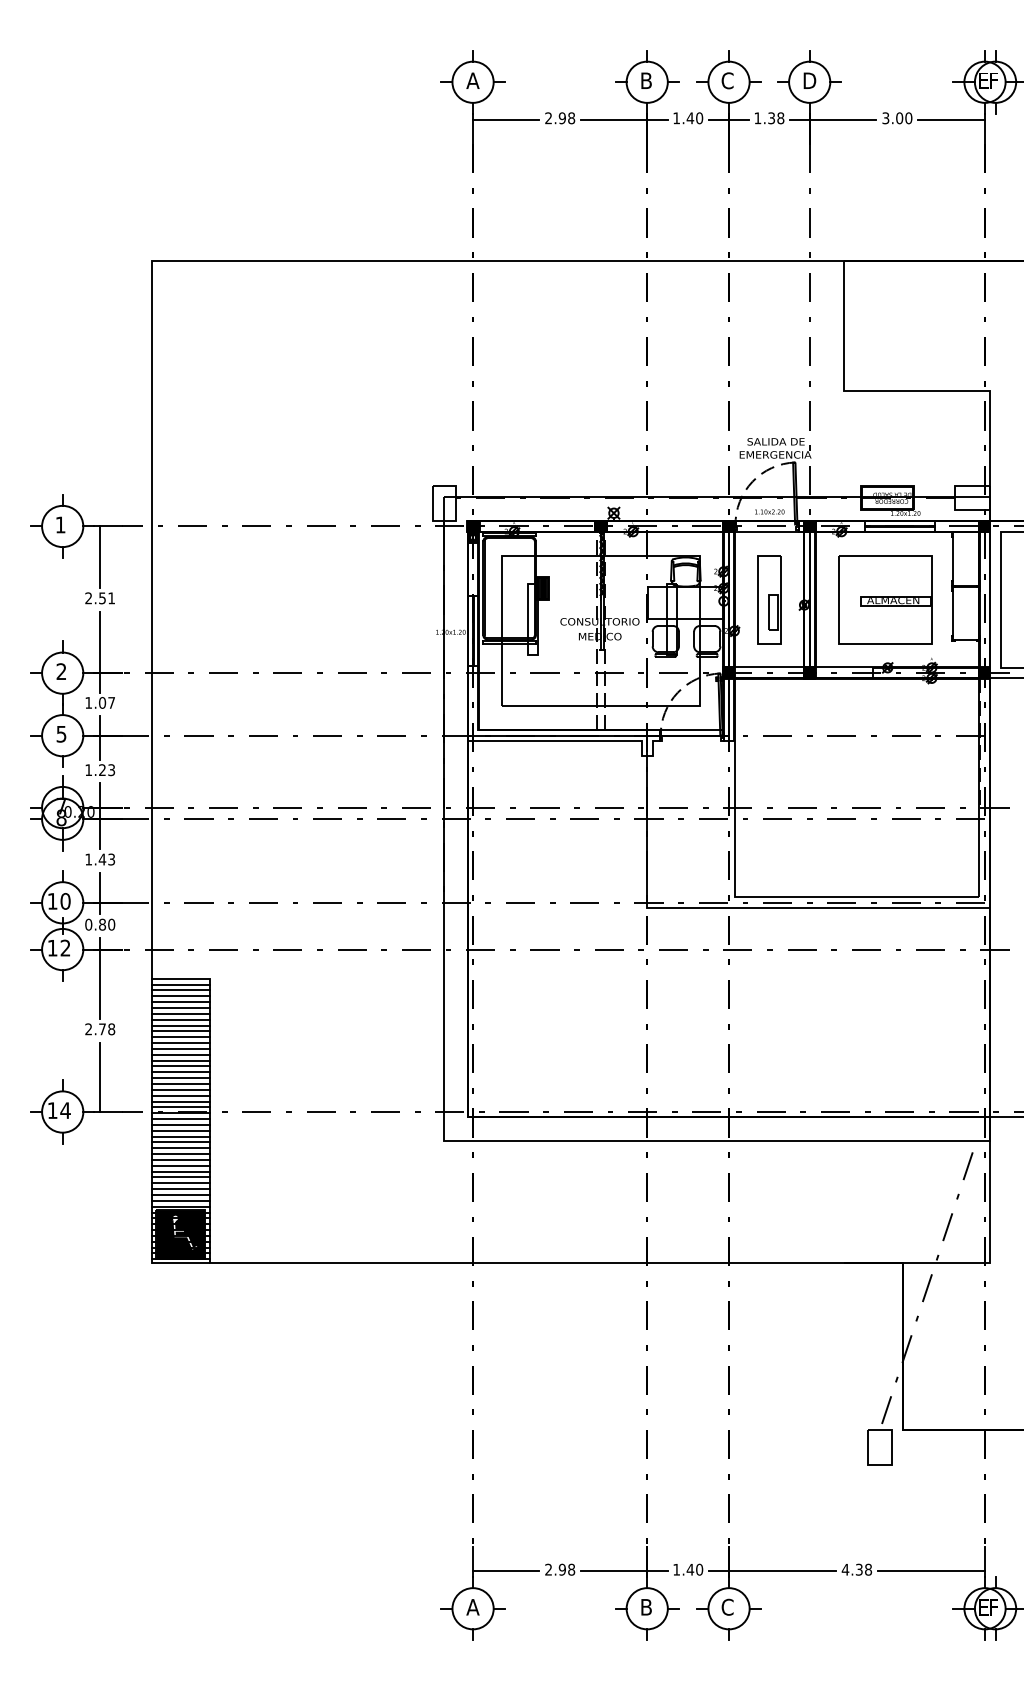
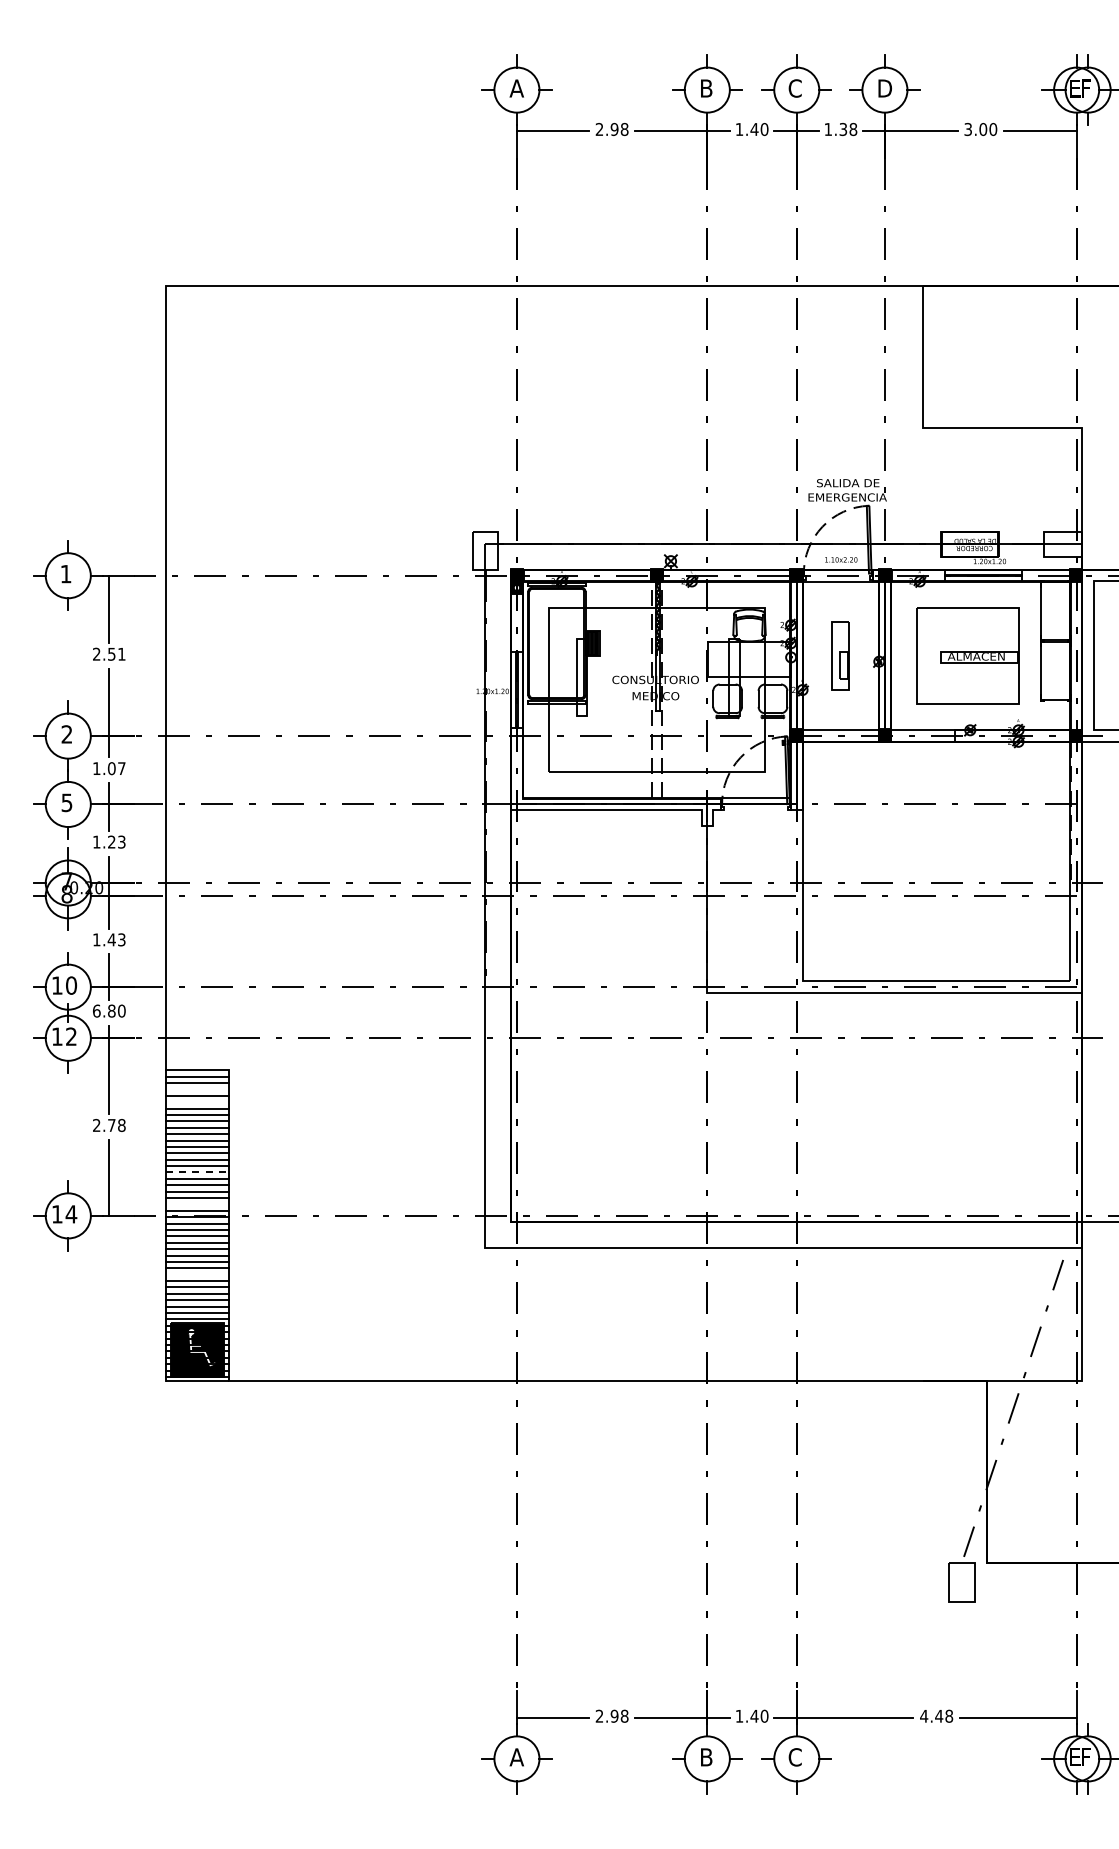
part: (769, 599) -> (840, 655), size x0.7
text: (88, 924) -> (96, 1010), 0.80 -> 6.80
line: (180, 996) -> (197, 1089), removed
line: (180, 1008) -> (197, 1102), removed
line: (180, 1072) -> (197, 1172), solid -> dashed
line: (180, 1101) -> (197, 1204), removed
line: (180, 1165) -> (197, 1274), removed
text: (859, 1569) -> (939, 1715), 4.38 -> 4.48

